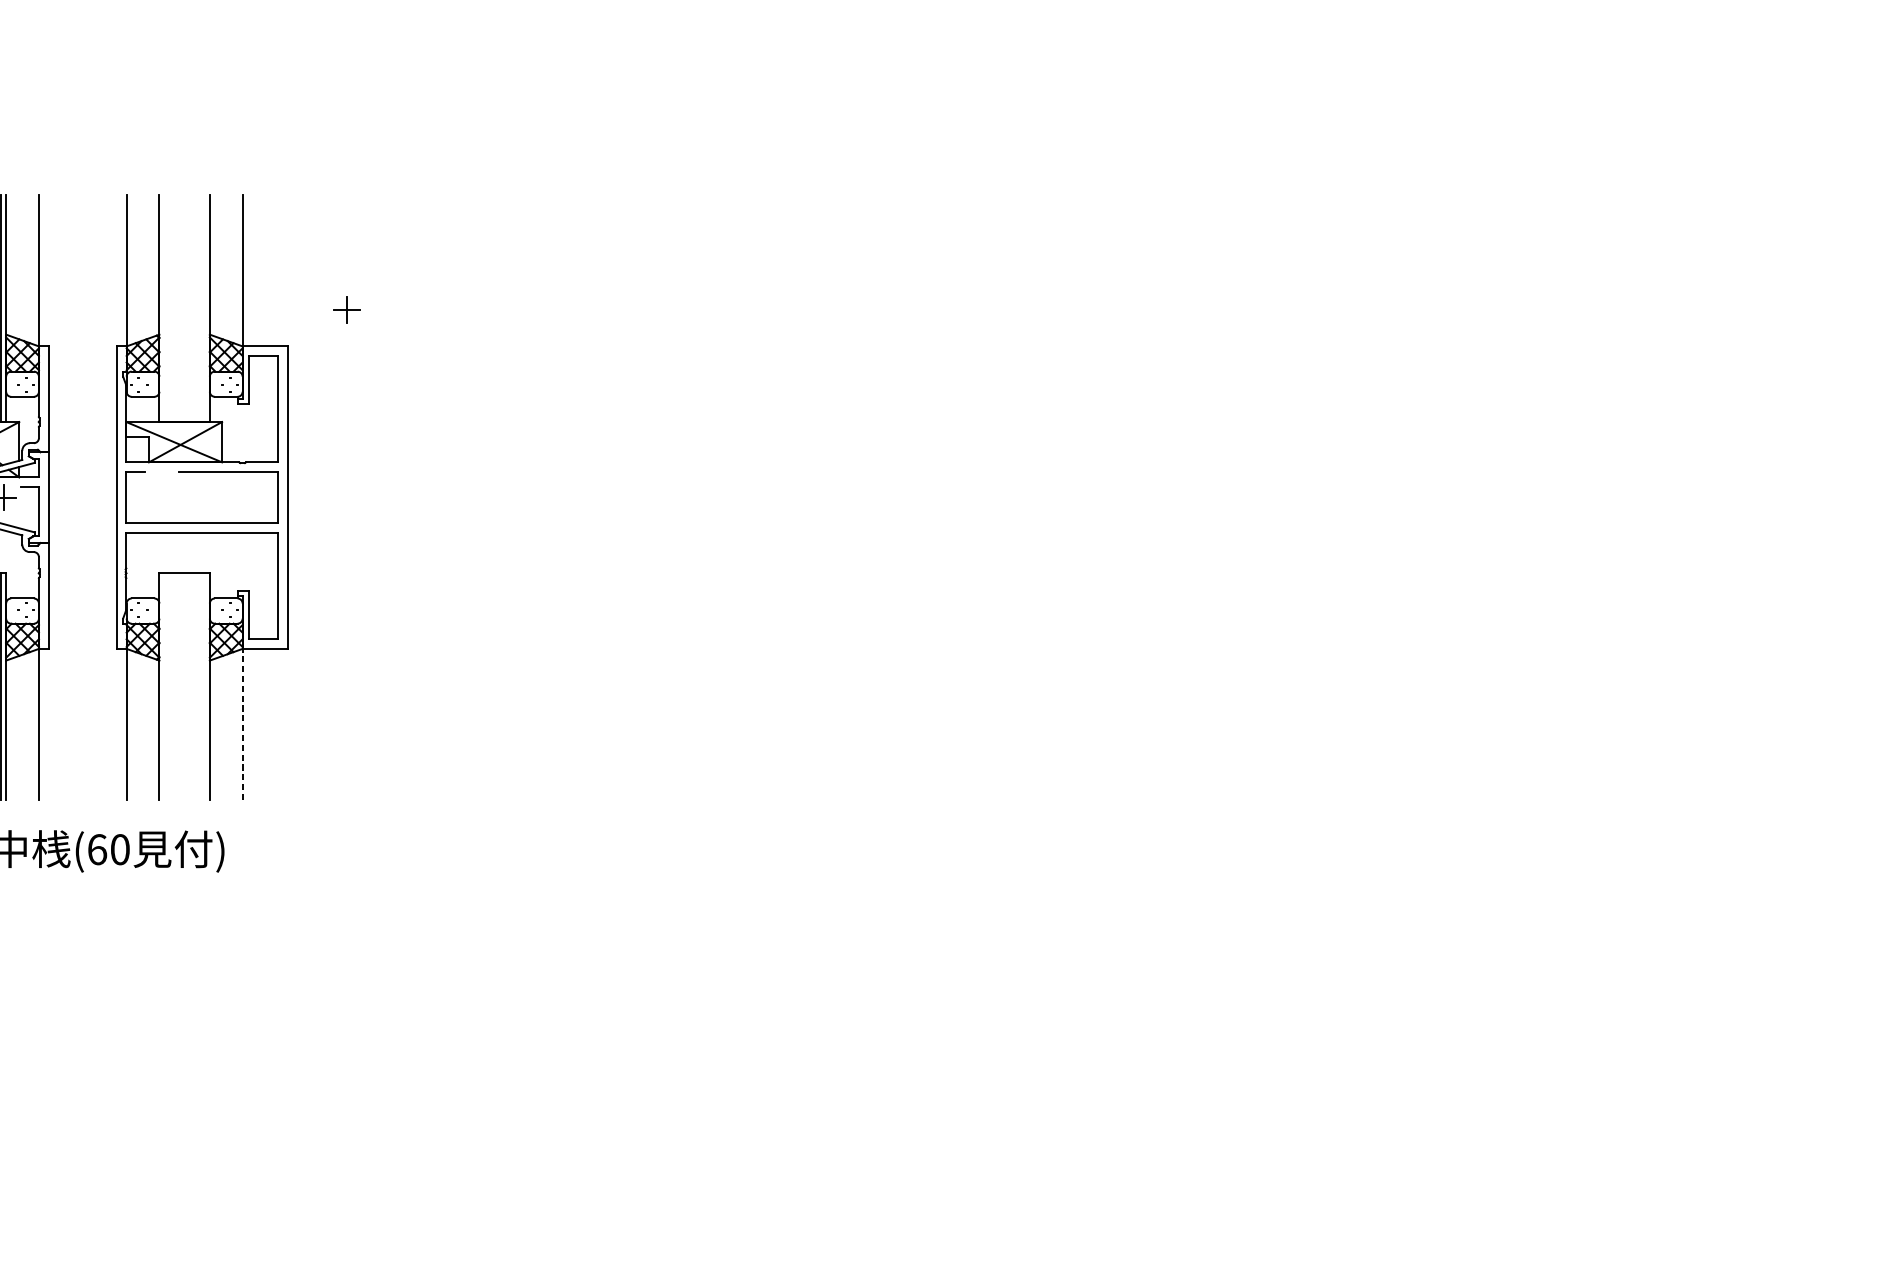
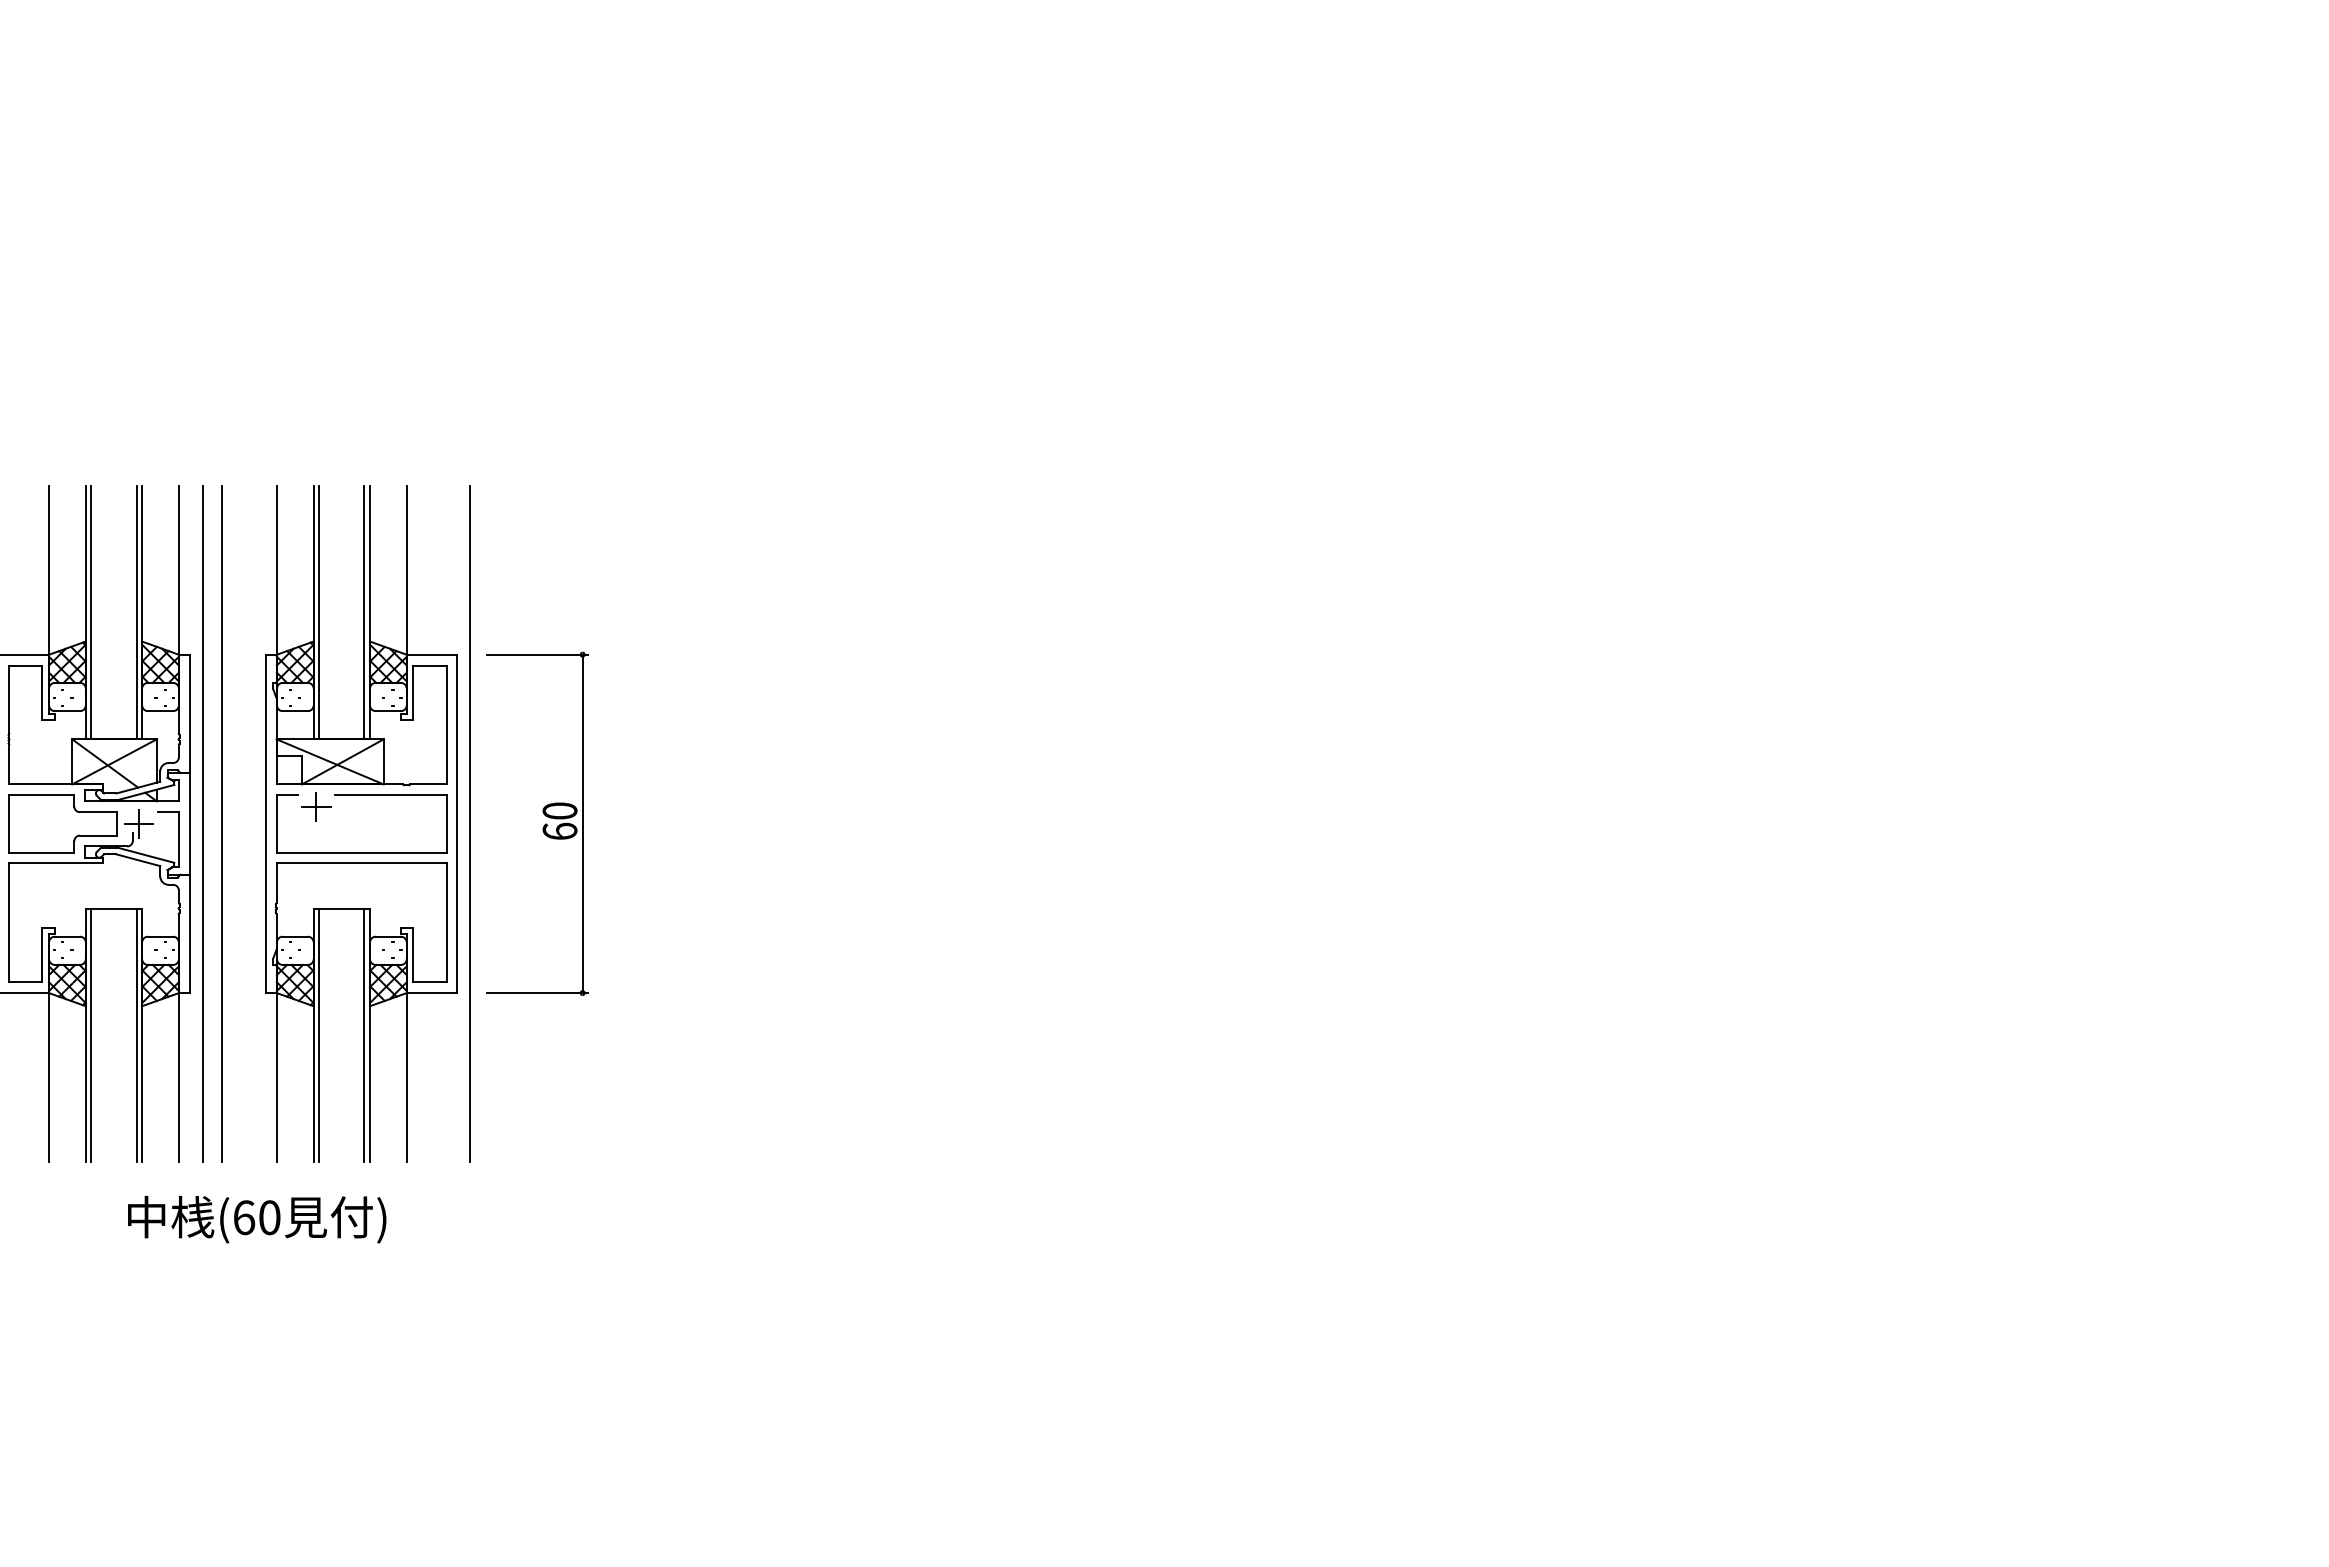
line: (164, 308) -> (319, 612), added
line: (204, 308) -> (364, 612), added
part: (347, 309) -> (316, 806), moved
line: (60, 497) -> (202, 823), added
line: (77, 497) -> (222, 823), added
line: (298, 497) -> (469, 823), added
part: (364, 499) -> (543, 826), added
line: (164, 686) -> (319, 1035), added
line: (204, 686) -> (364, 1035), added
line: (242, 723) -> (406, 1076), dashed -> solid

